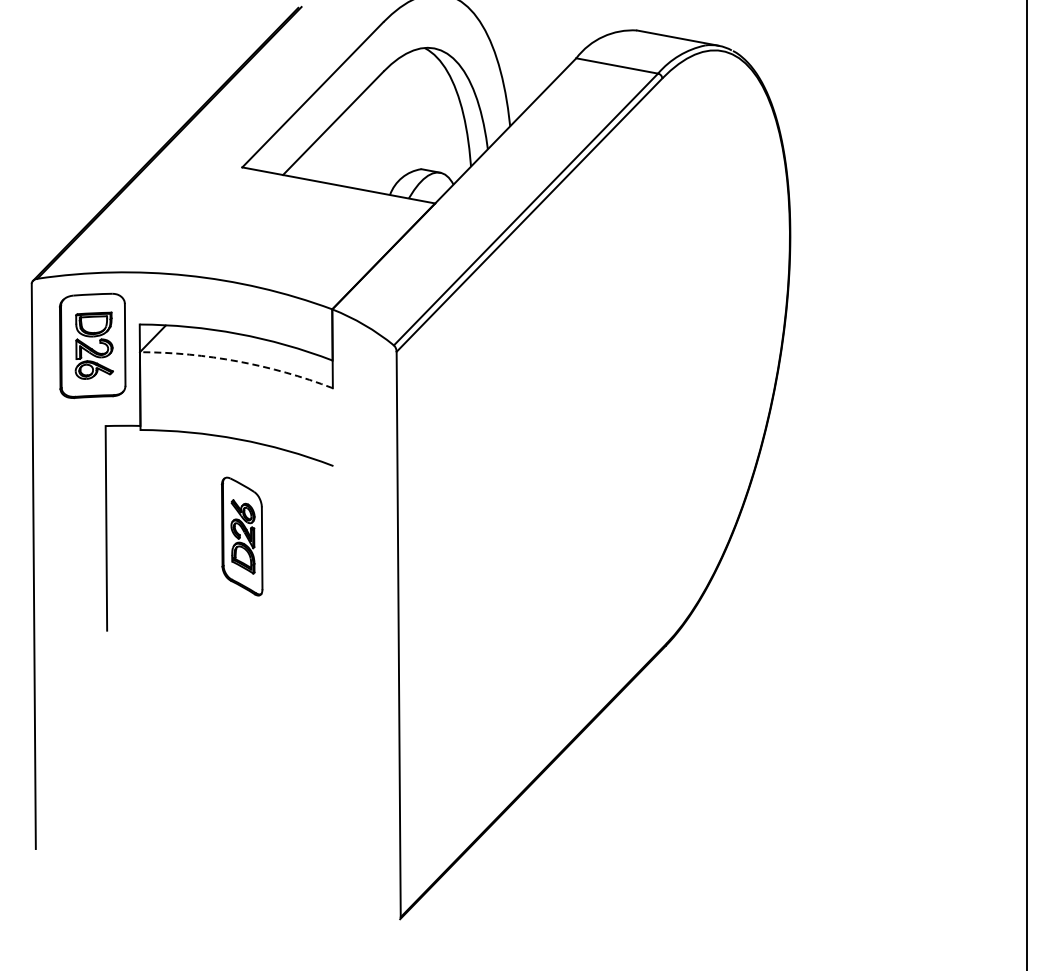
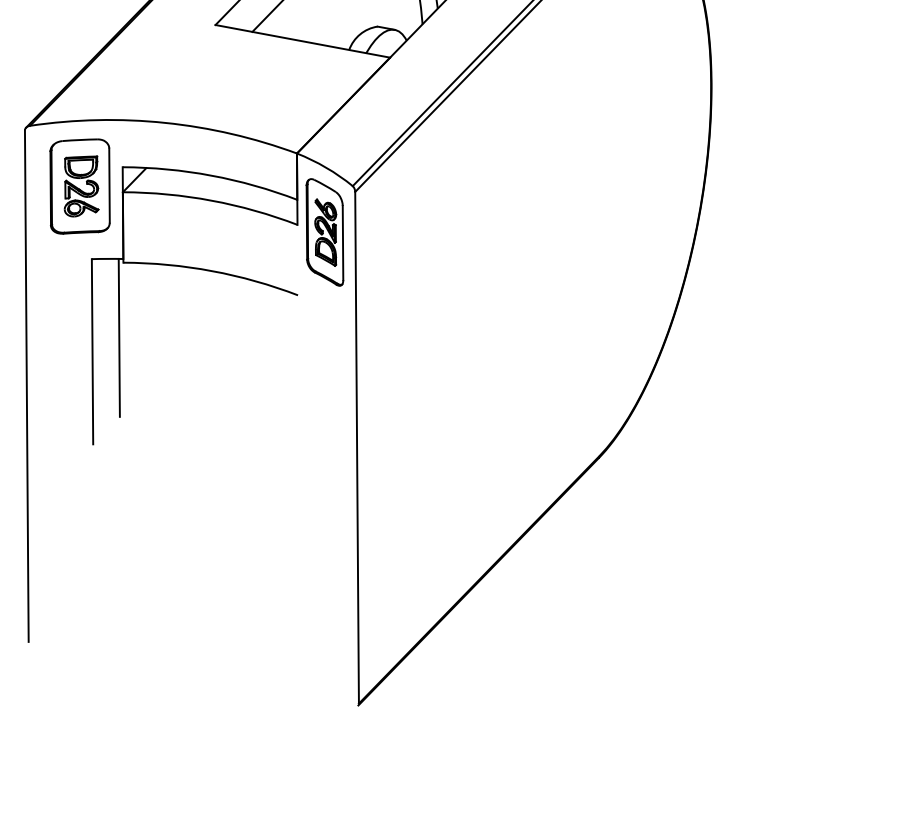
arc: (238, 361) -> (212, 200), dashed -> solid
line: (135, 512) -> (118, 337), added
part: (241, 536) -> (324, 232), moved

